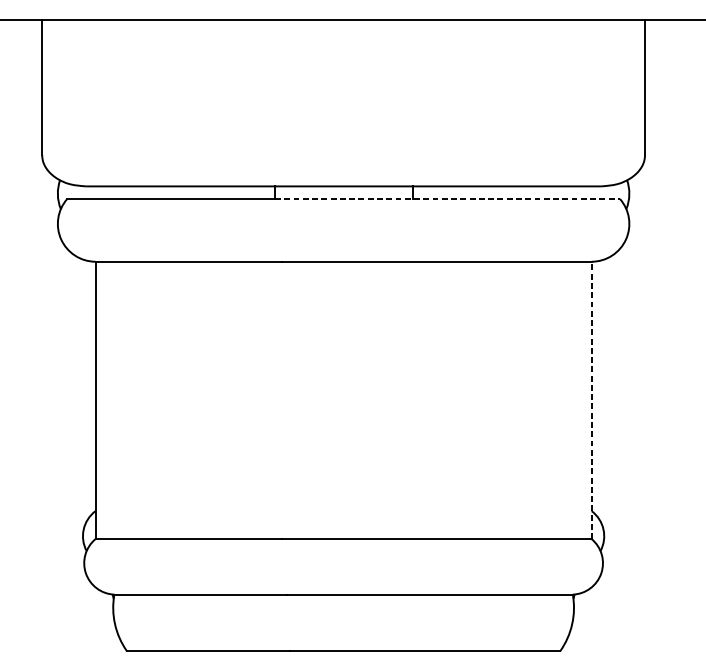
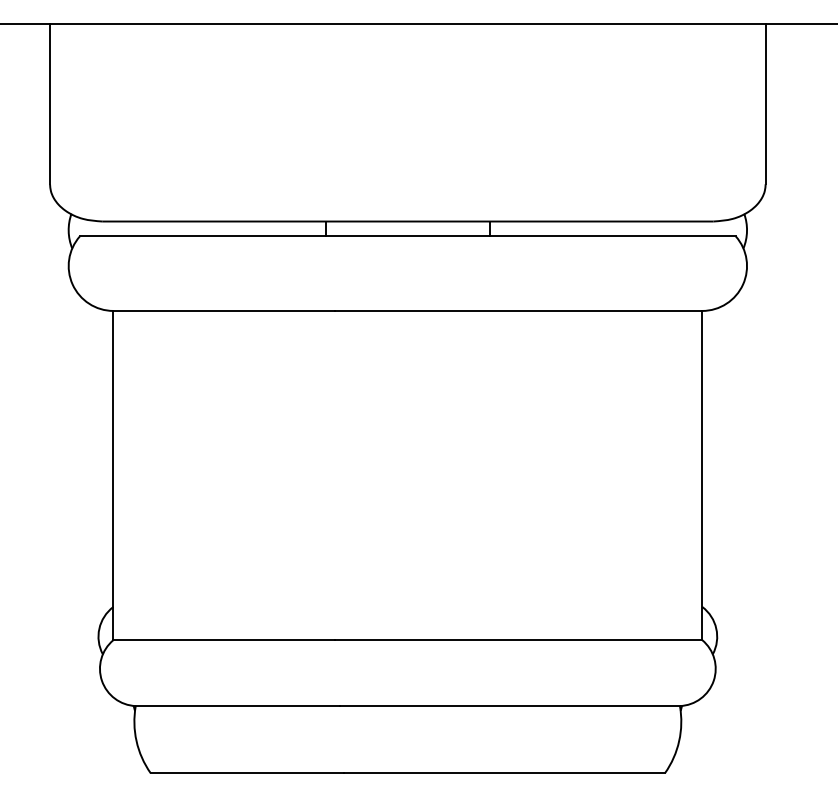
line: (447, 199) -> (531, 236), dashed -> solid
line: (591, 400) -> (702, 475), dashed -> solid

